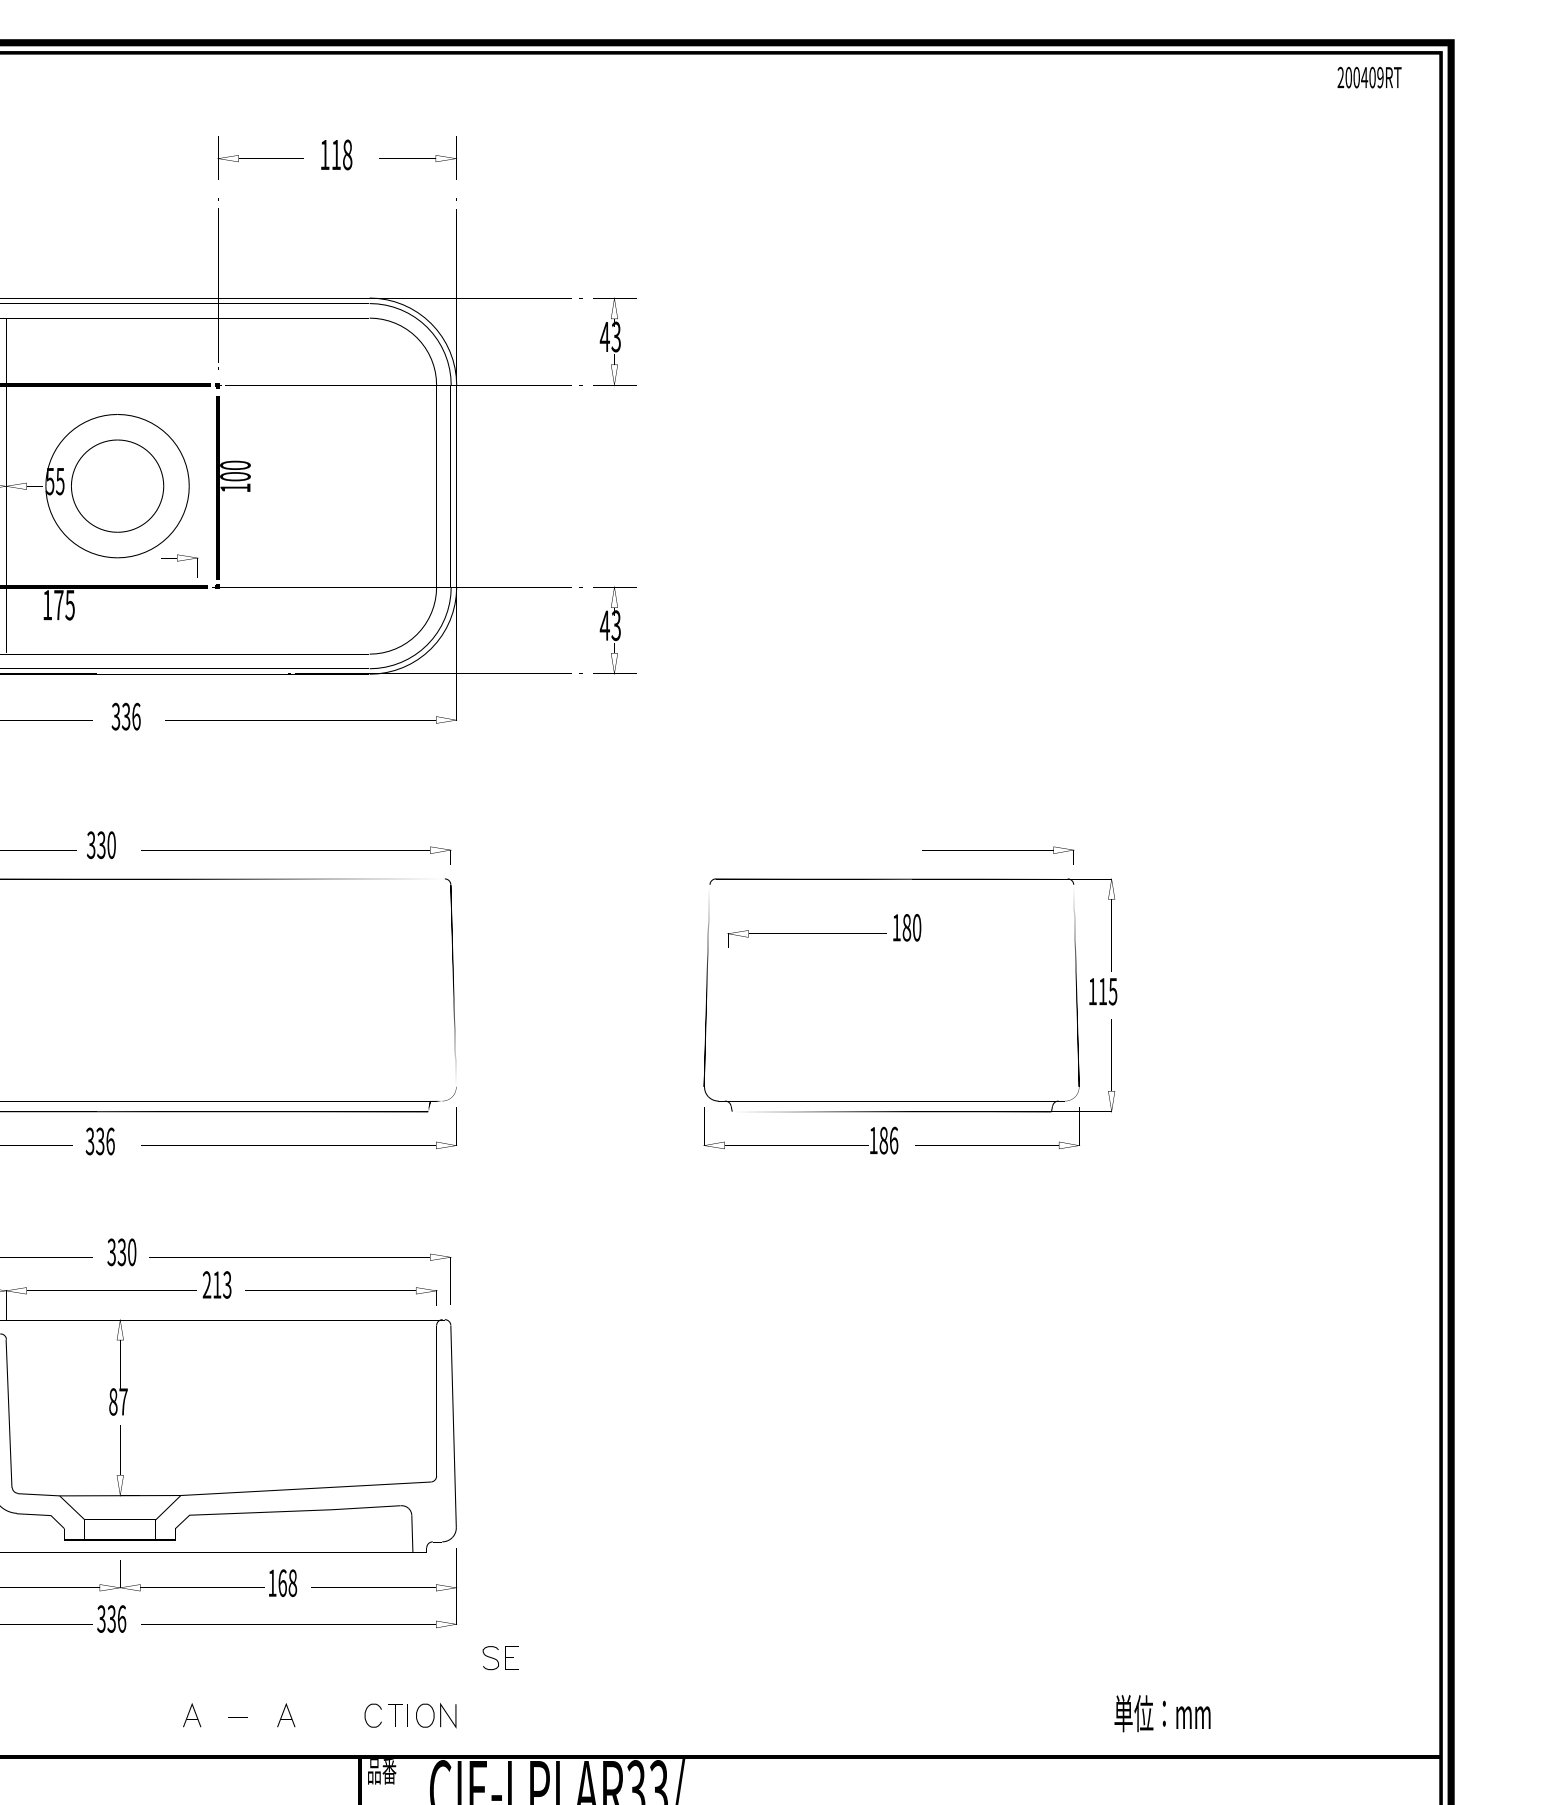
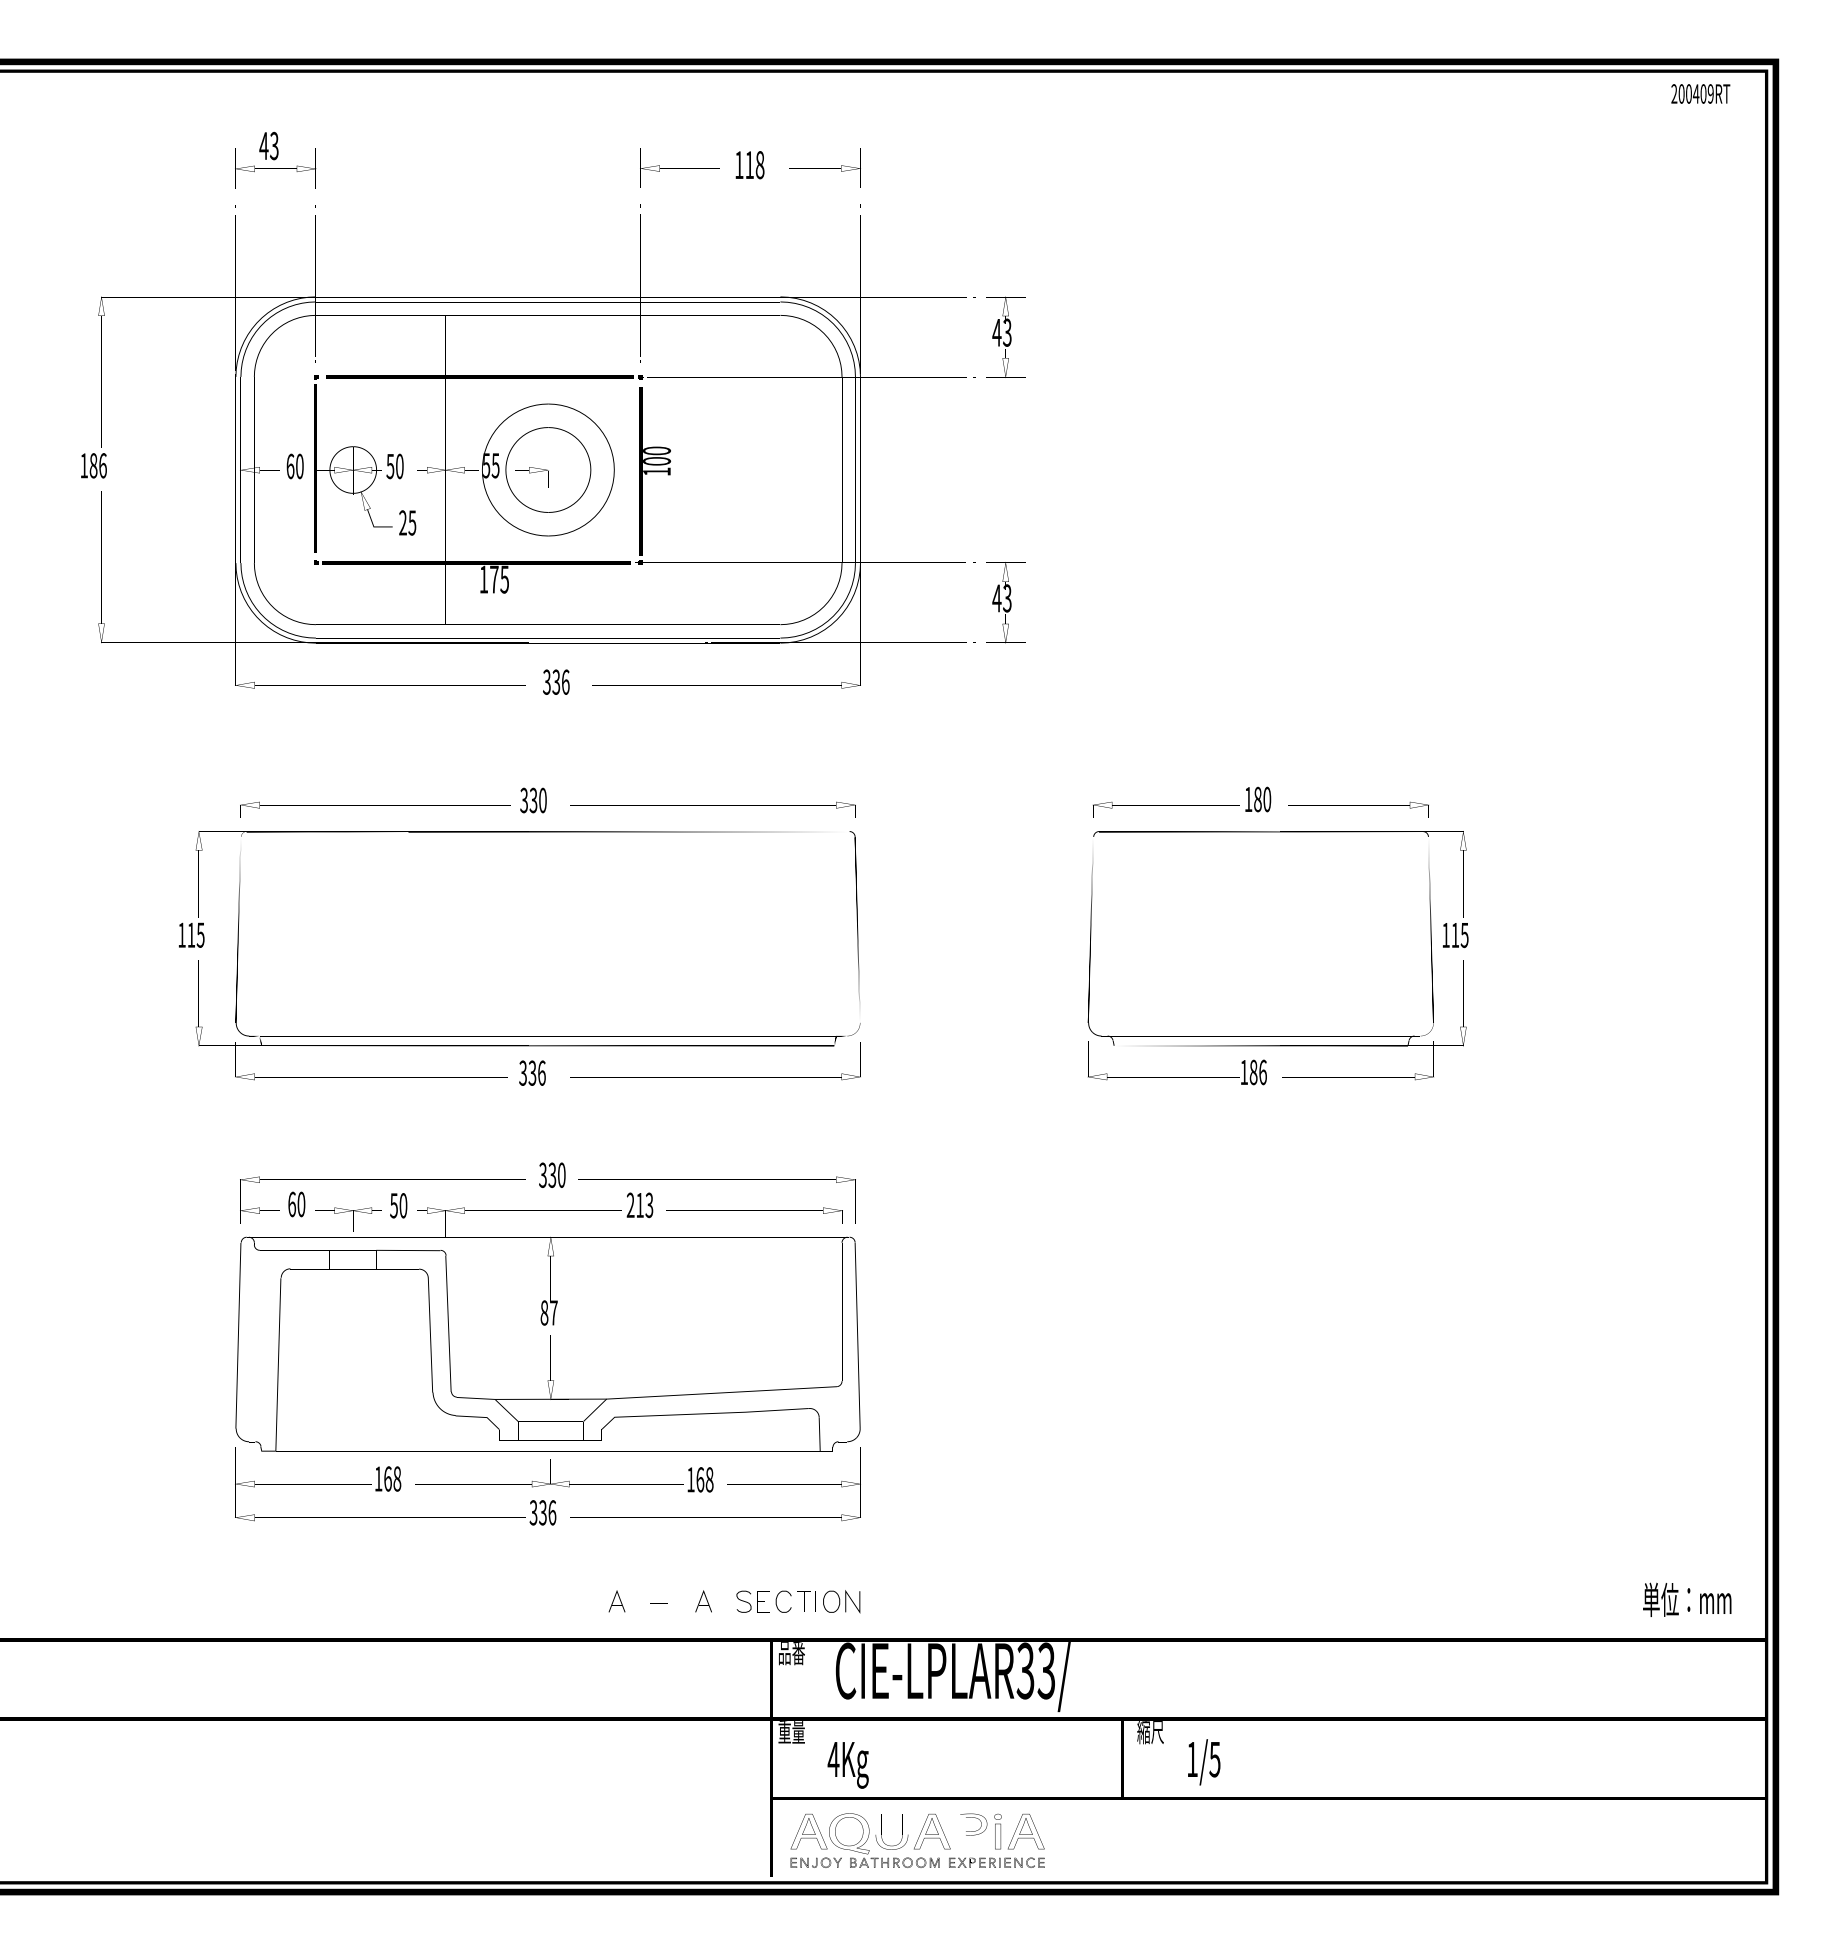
part: (179, 565) -> (531, 477), moved
text: (824, 929) -> (1182, 801), moved
part: (500, 1657) -> (752, 1601), moved
text: (1162, 1713) -> (1687, 1599), moved

